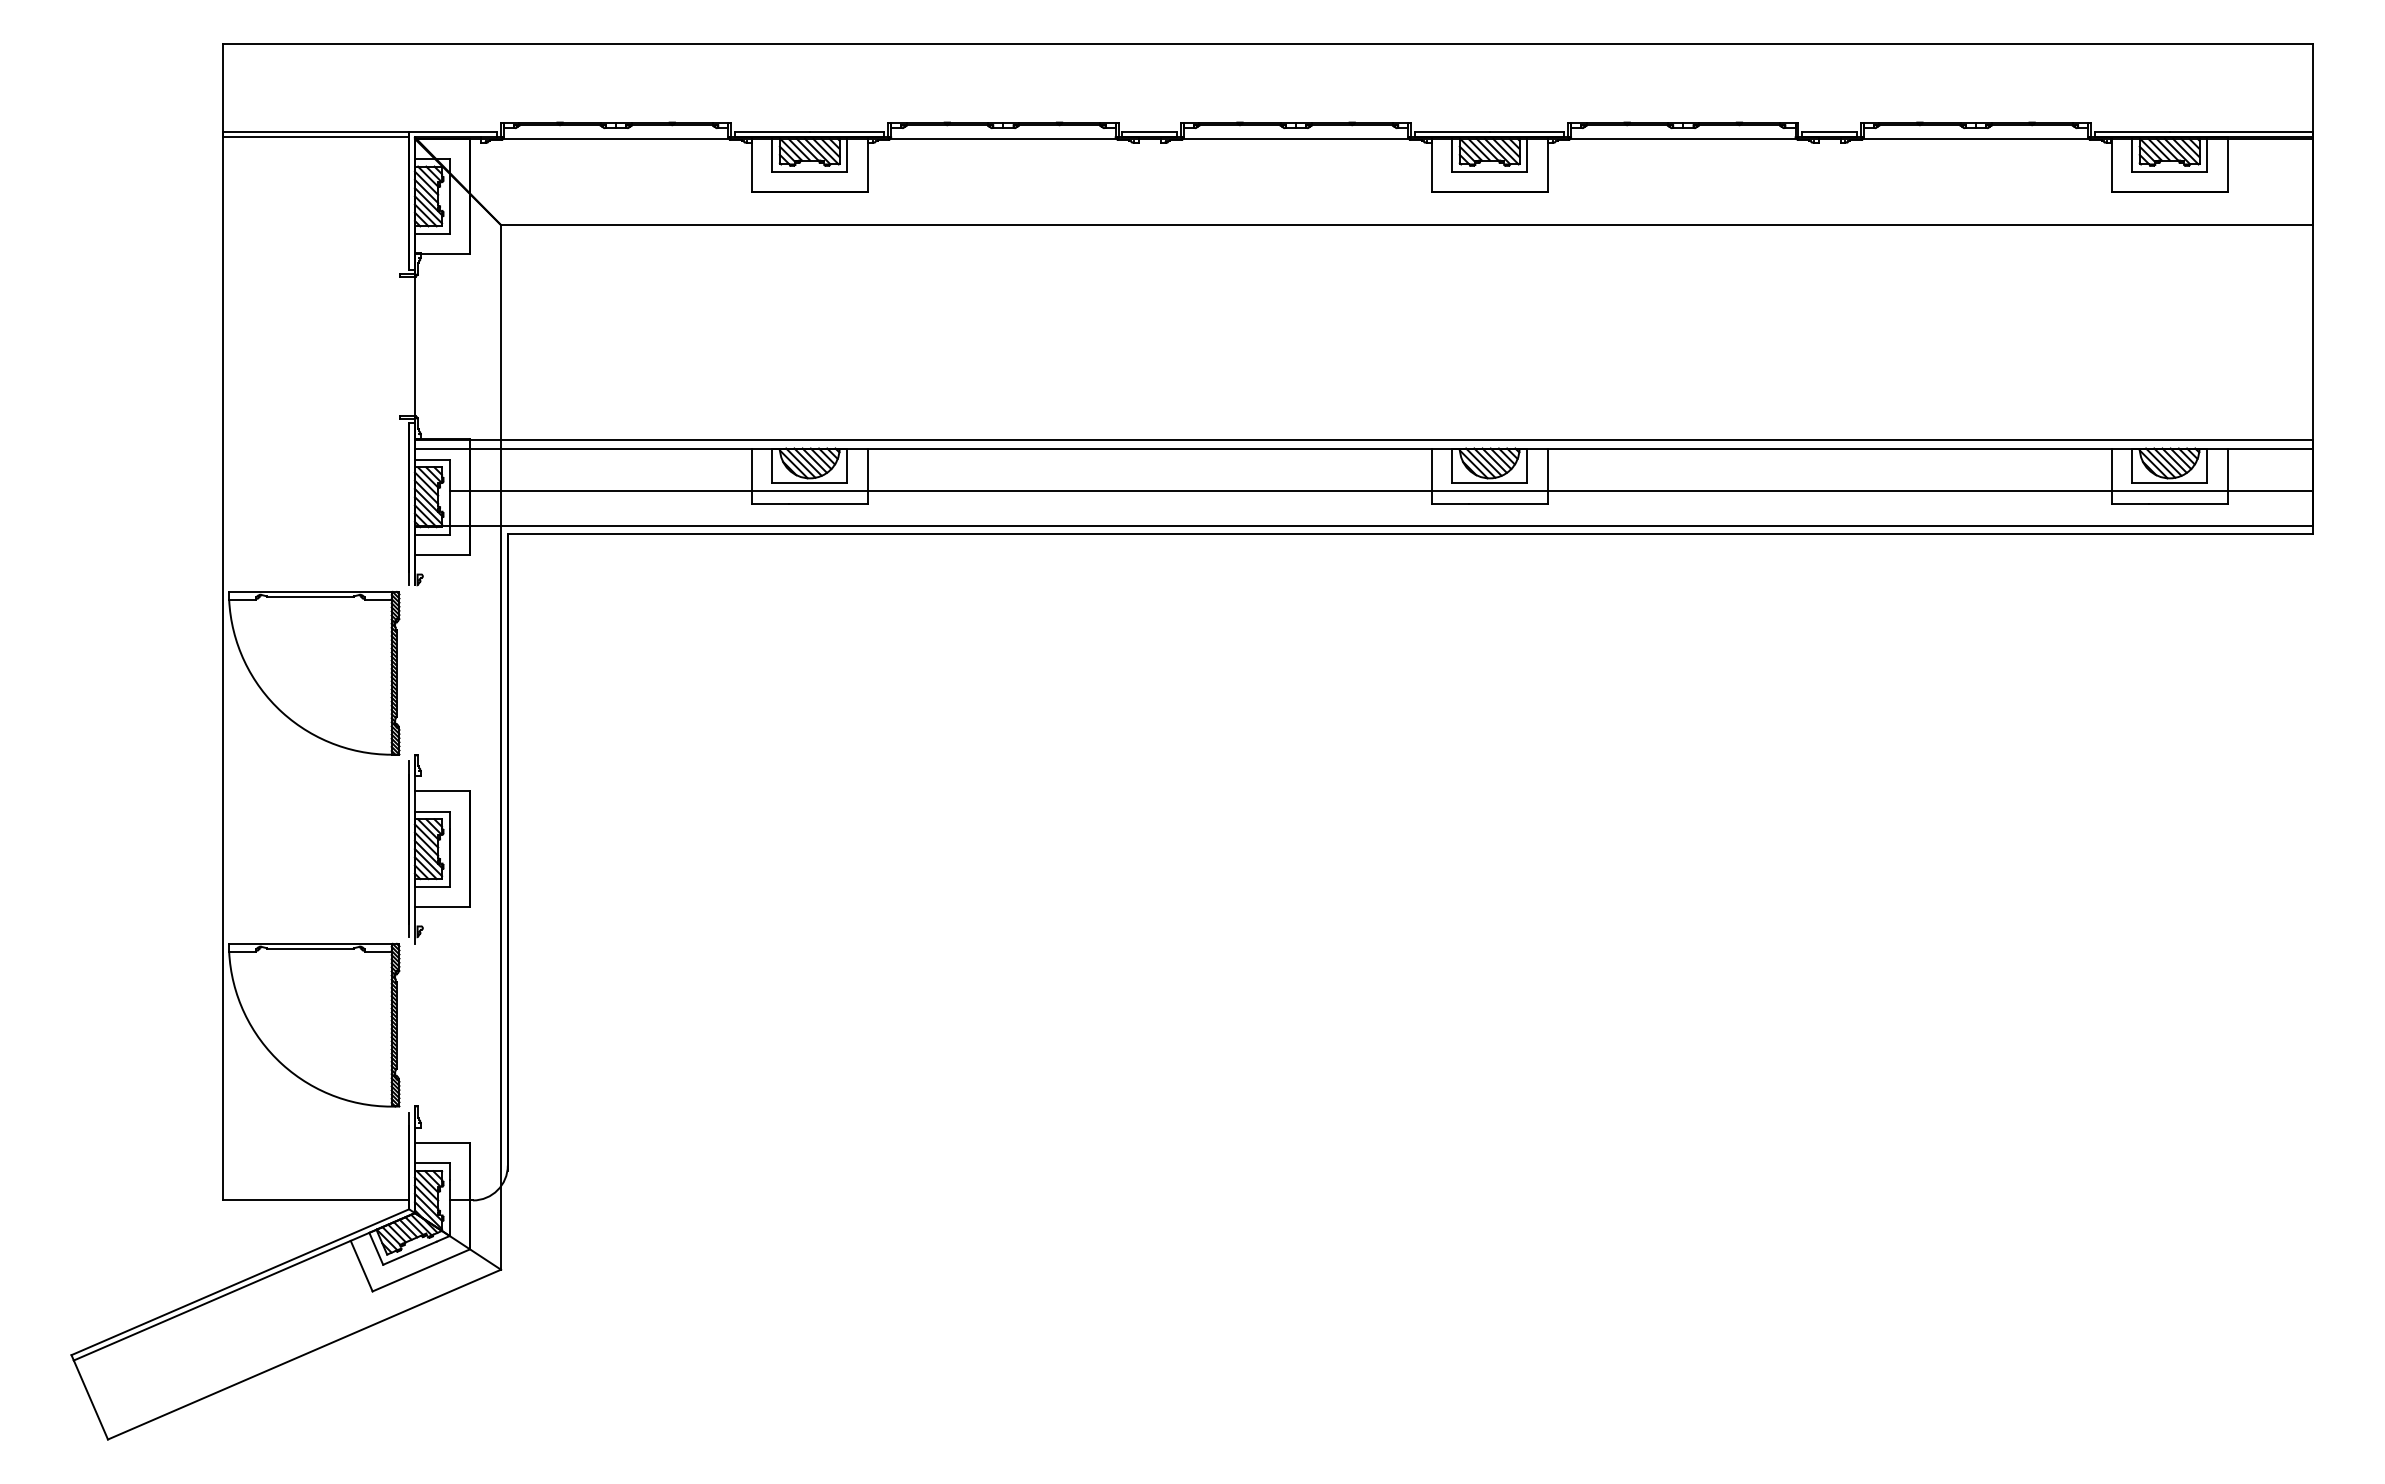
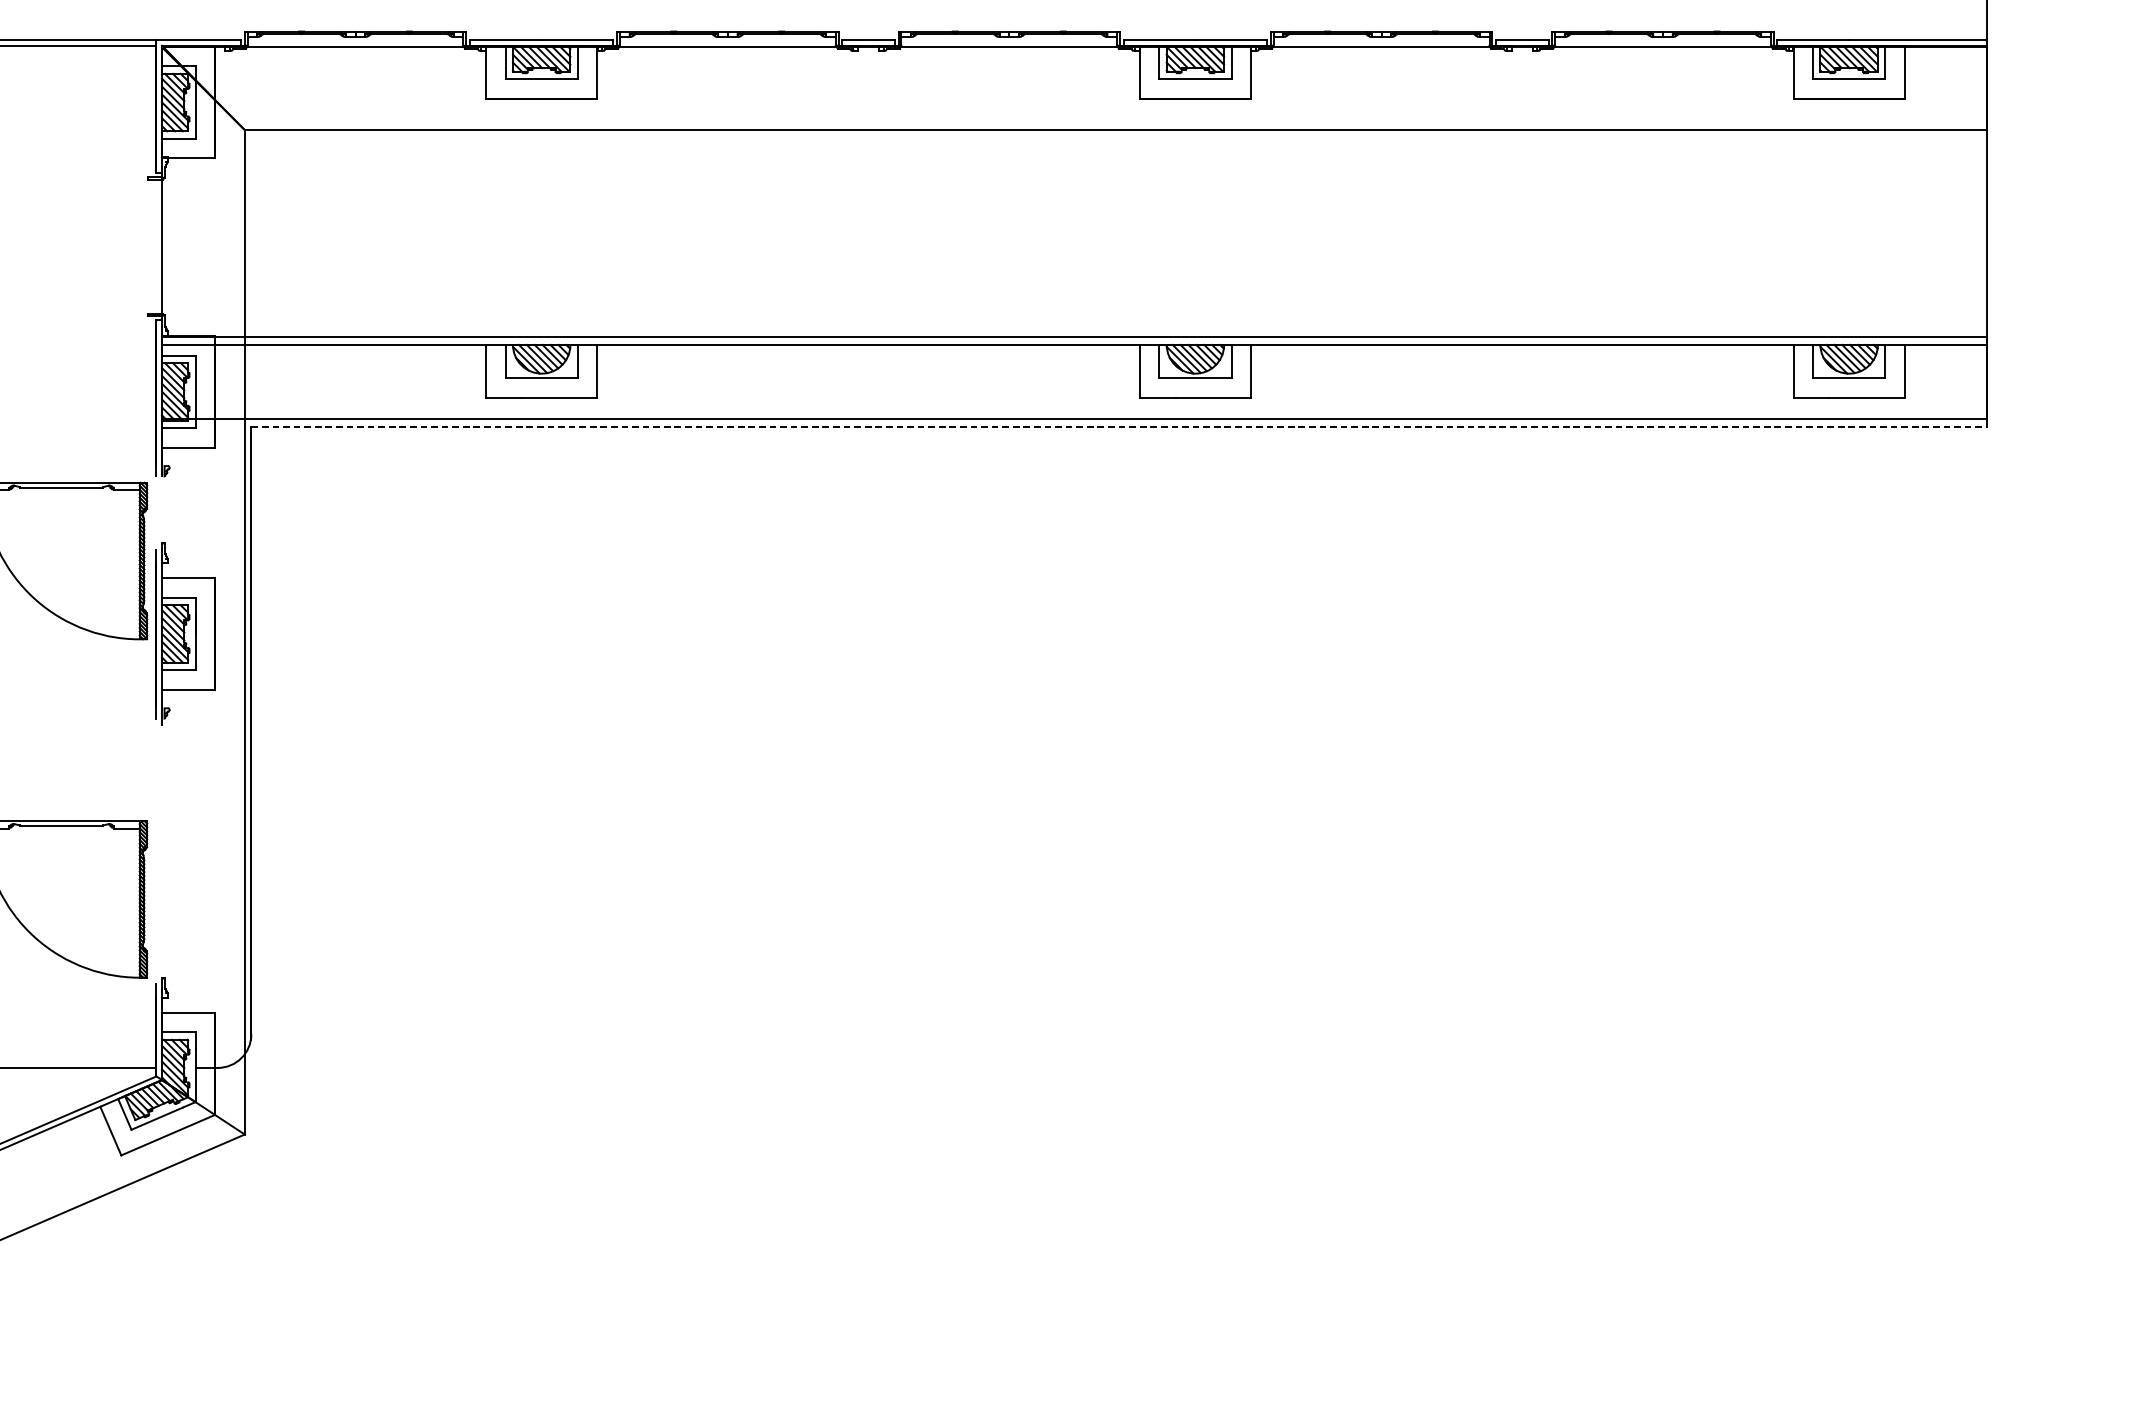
line: (1381, 491) -> (1091, 386), removed
line: (1410, 533) -> (1119, 426), solid -> dashed
part: (439, 849) -> (185, 634), moved

